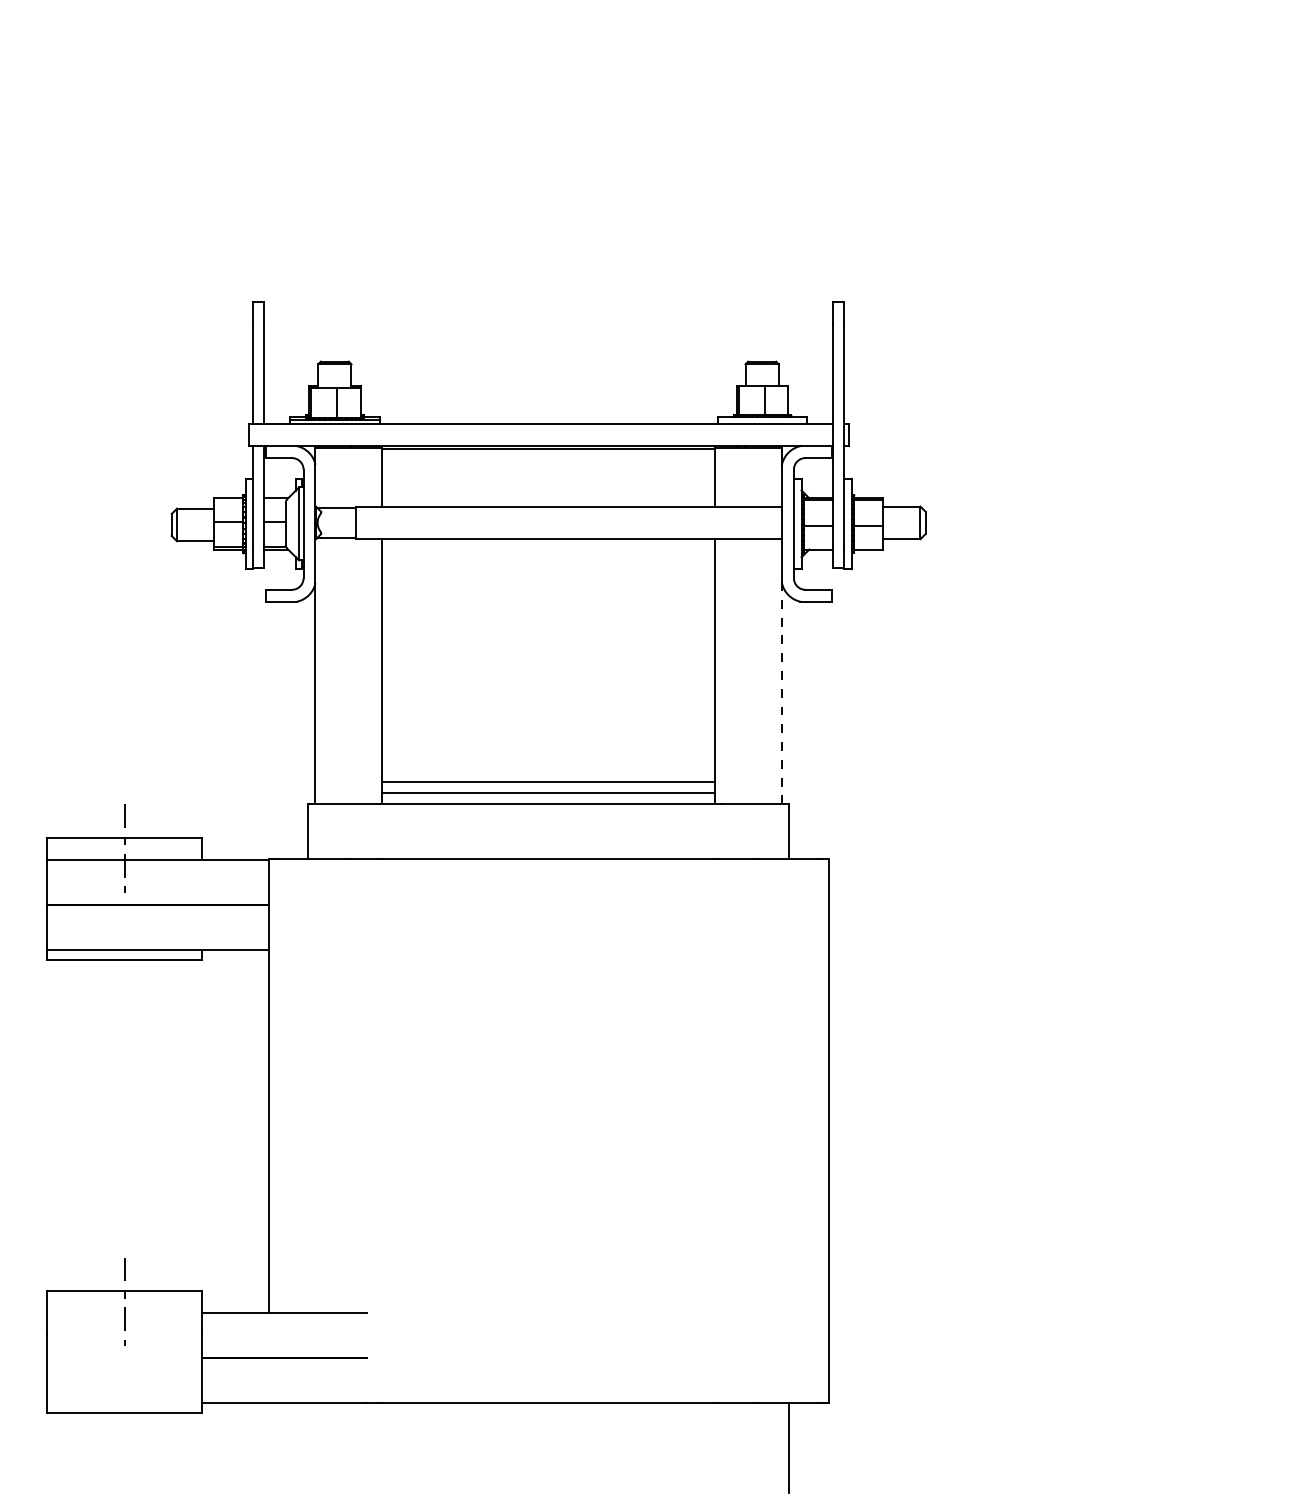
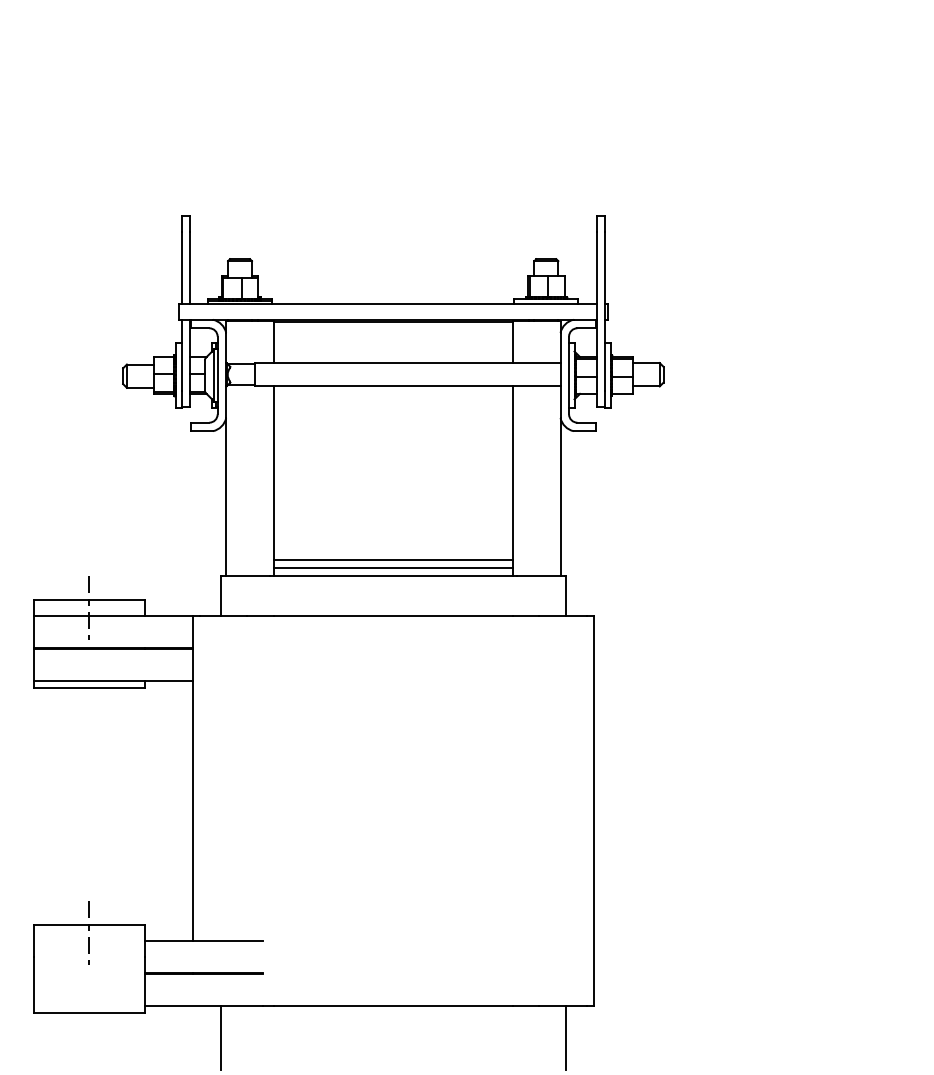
line: (782, 693) -> (560, 497), dashed -> solid
line: (308, 1448) -> (221, 1038), added

